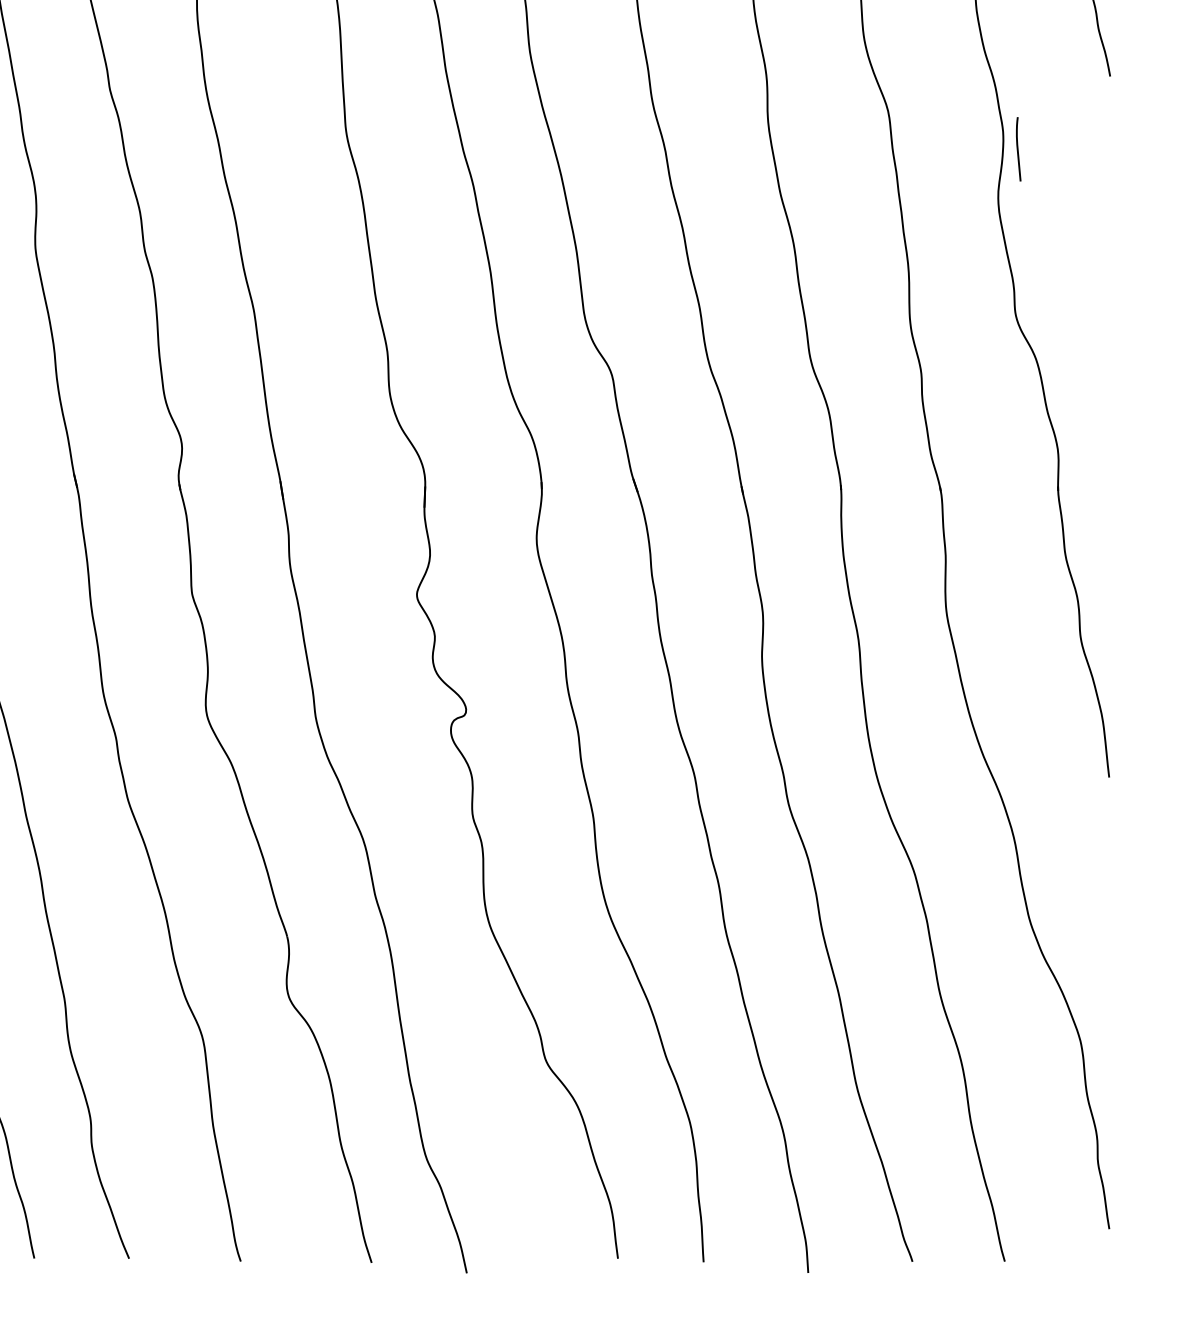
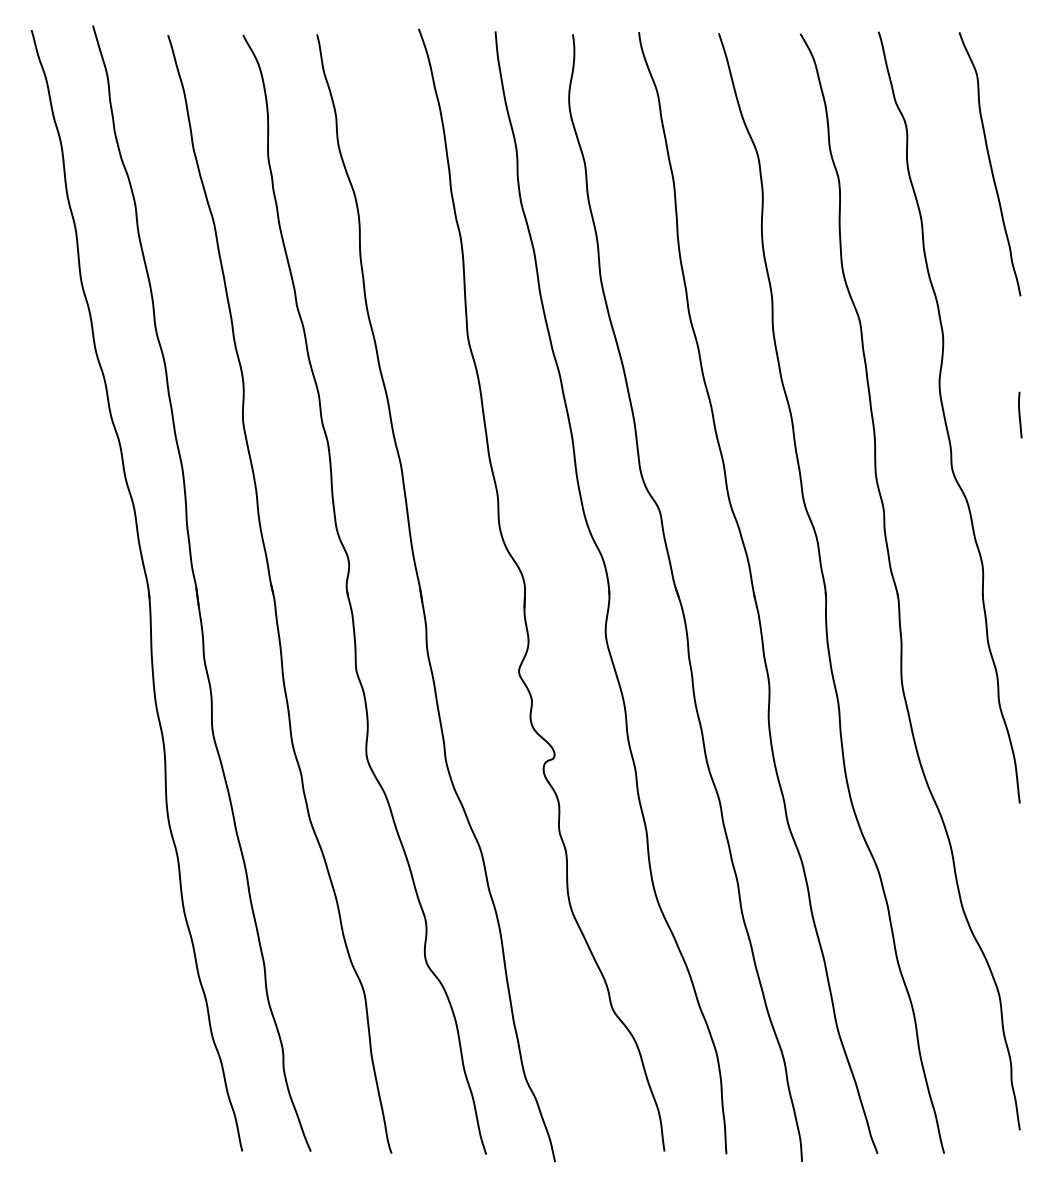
curve: (1018, 148) -> (1020, 414), moved

